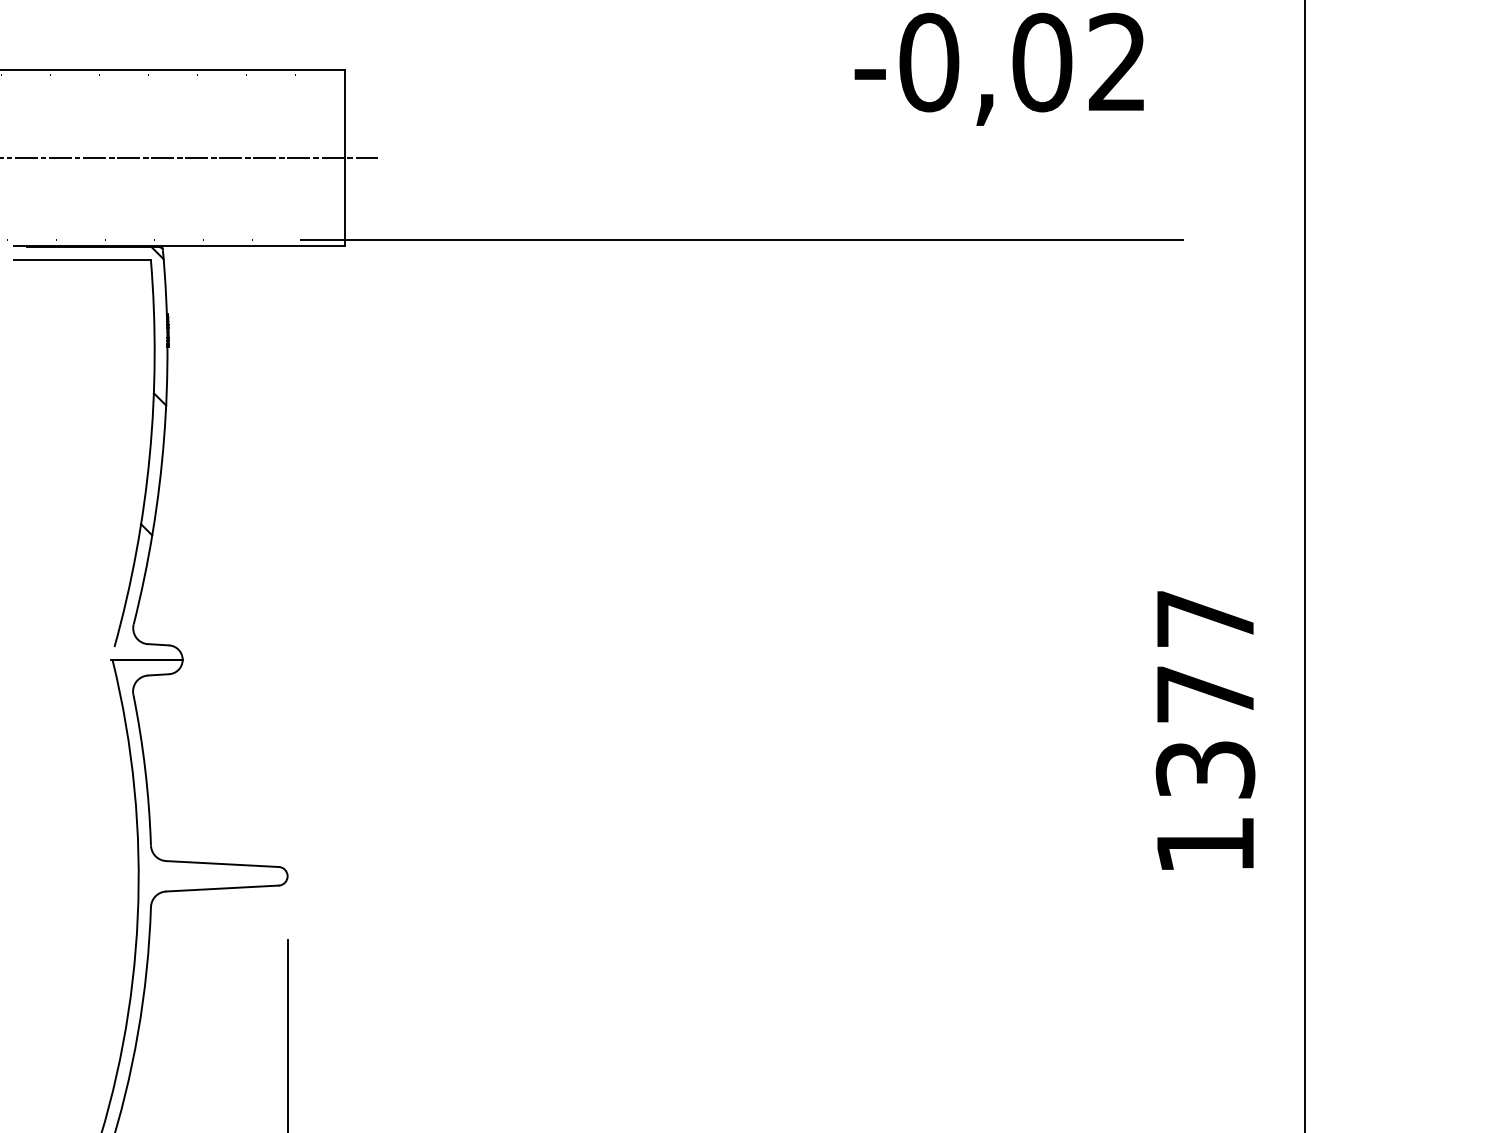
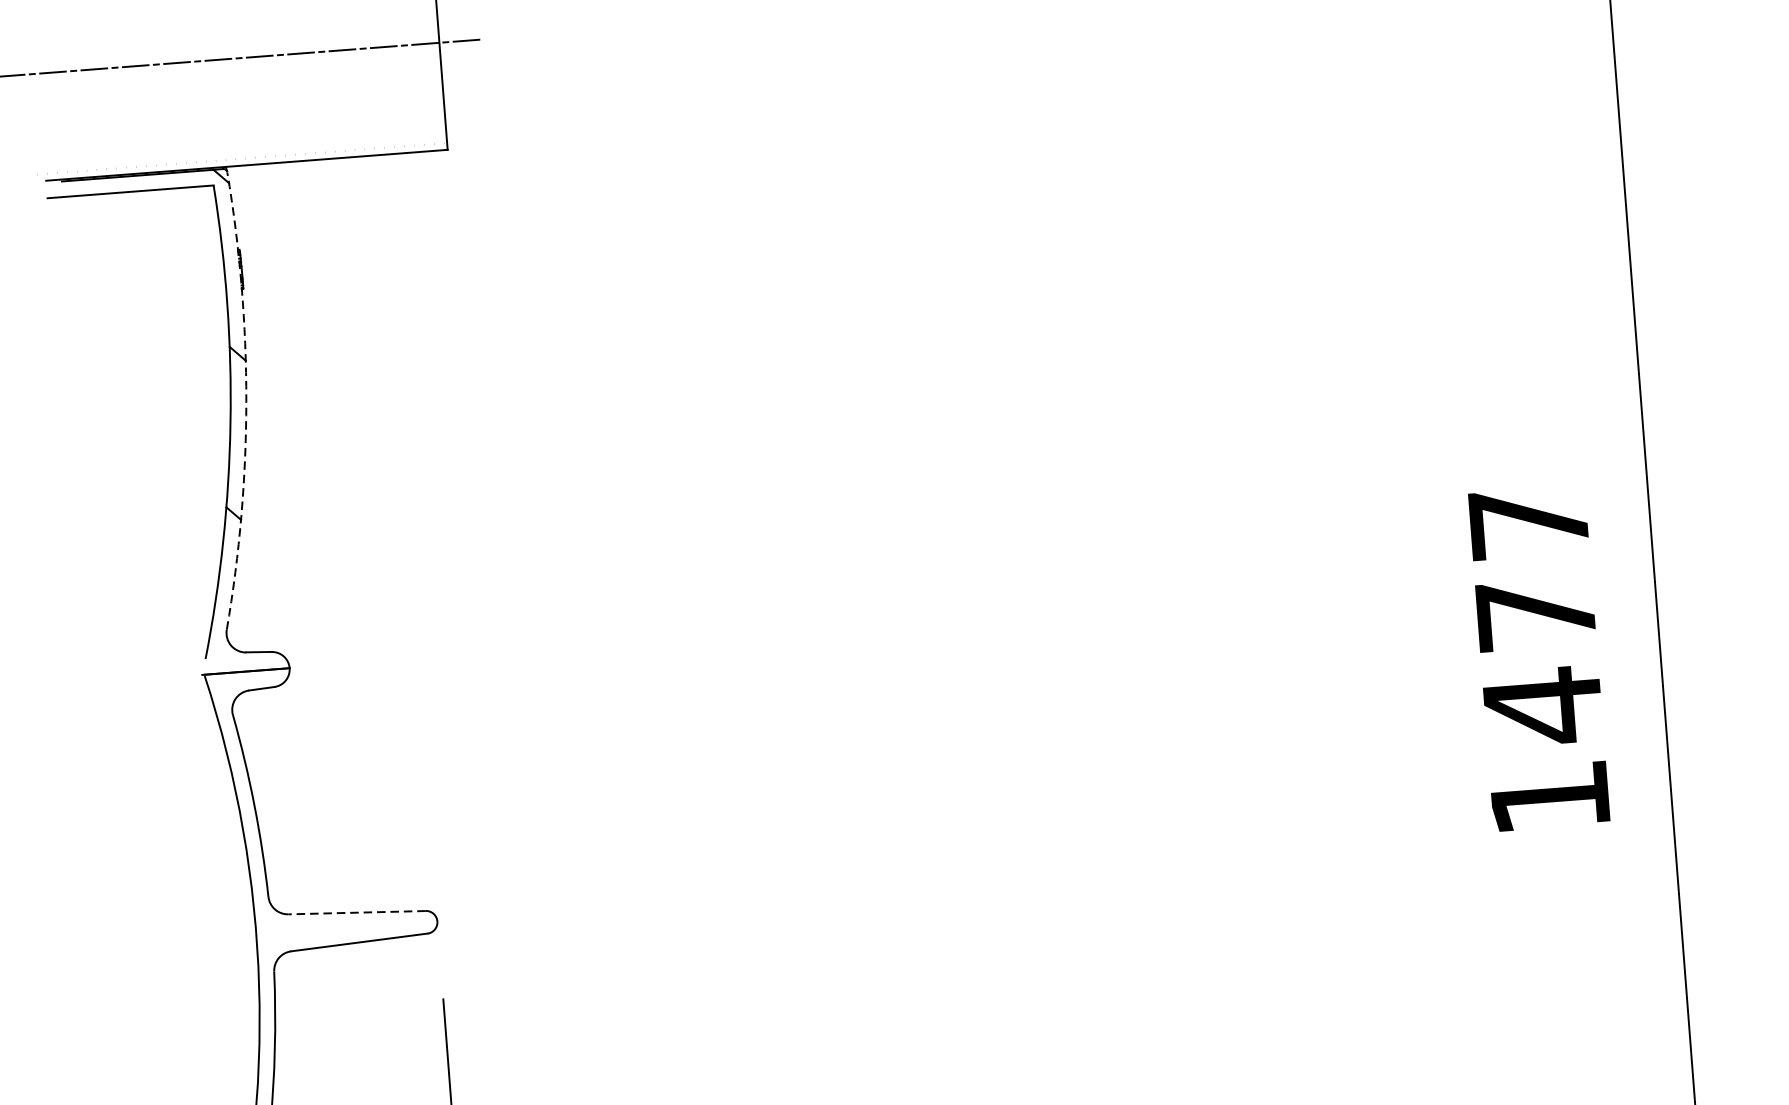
line: (741, 240) -> (929, 106), removed
arc: (164, 438) -> (246, 400), solid -> dashed
text: (1205, 769) -> (1542, 705), 1377 -> 1477
line: (221, 864) -> (355, 913), solid -> dashed

